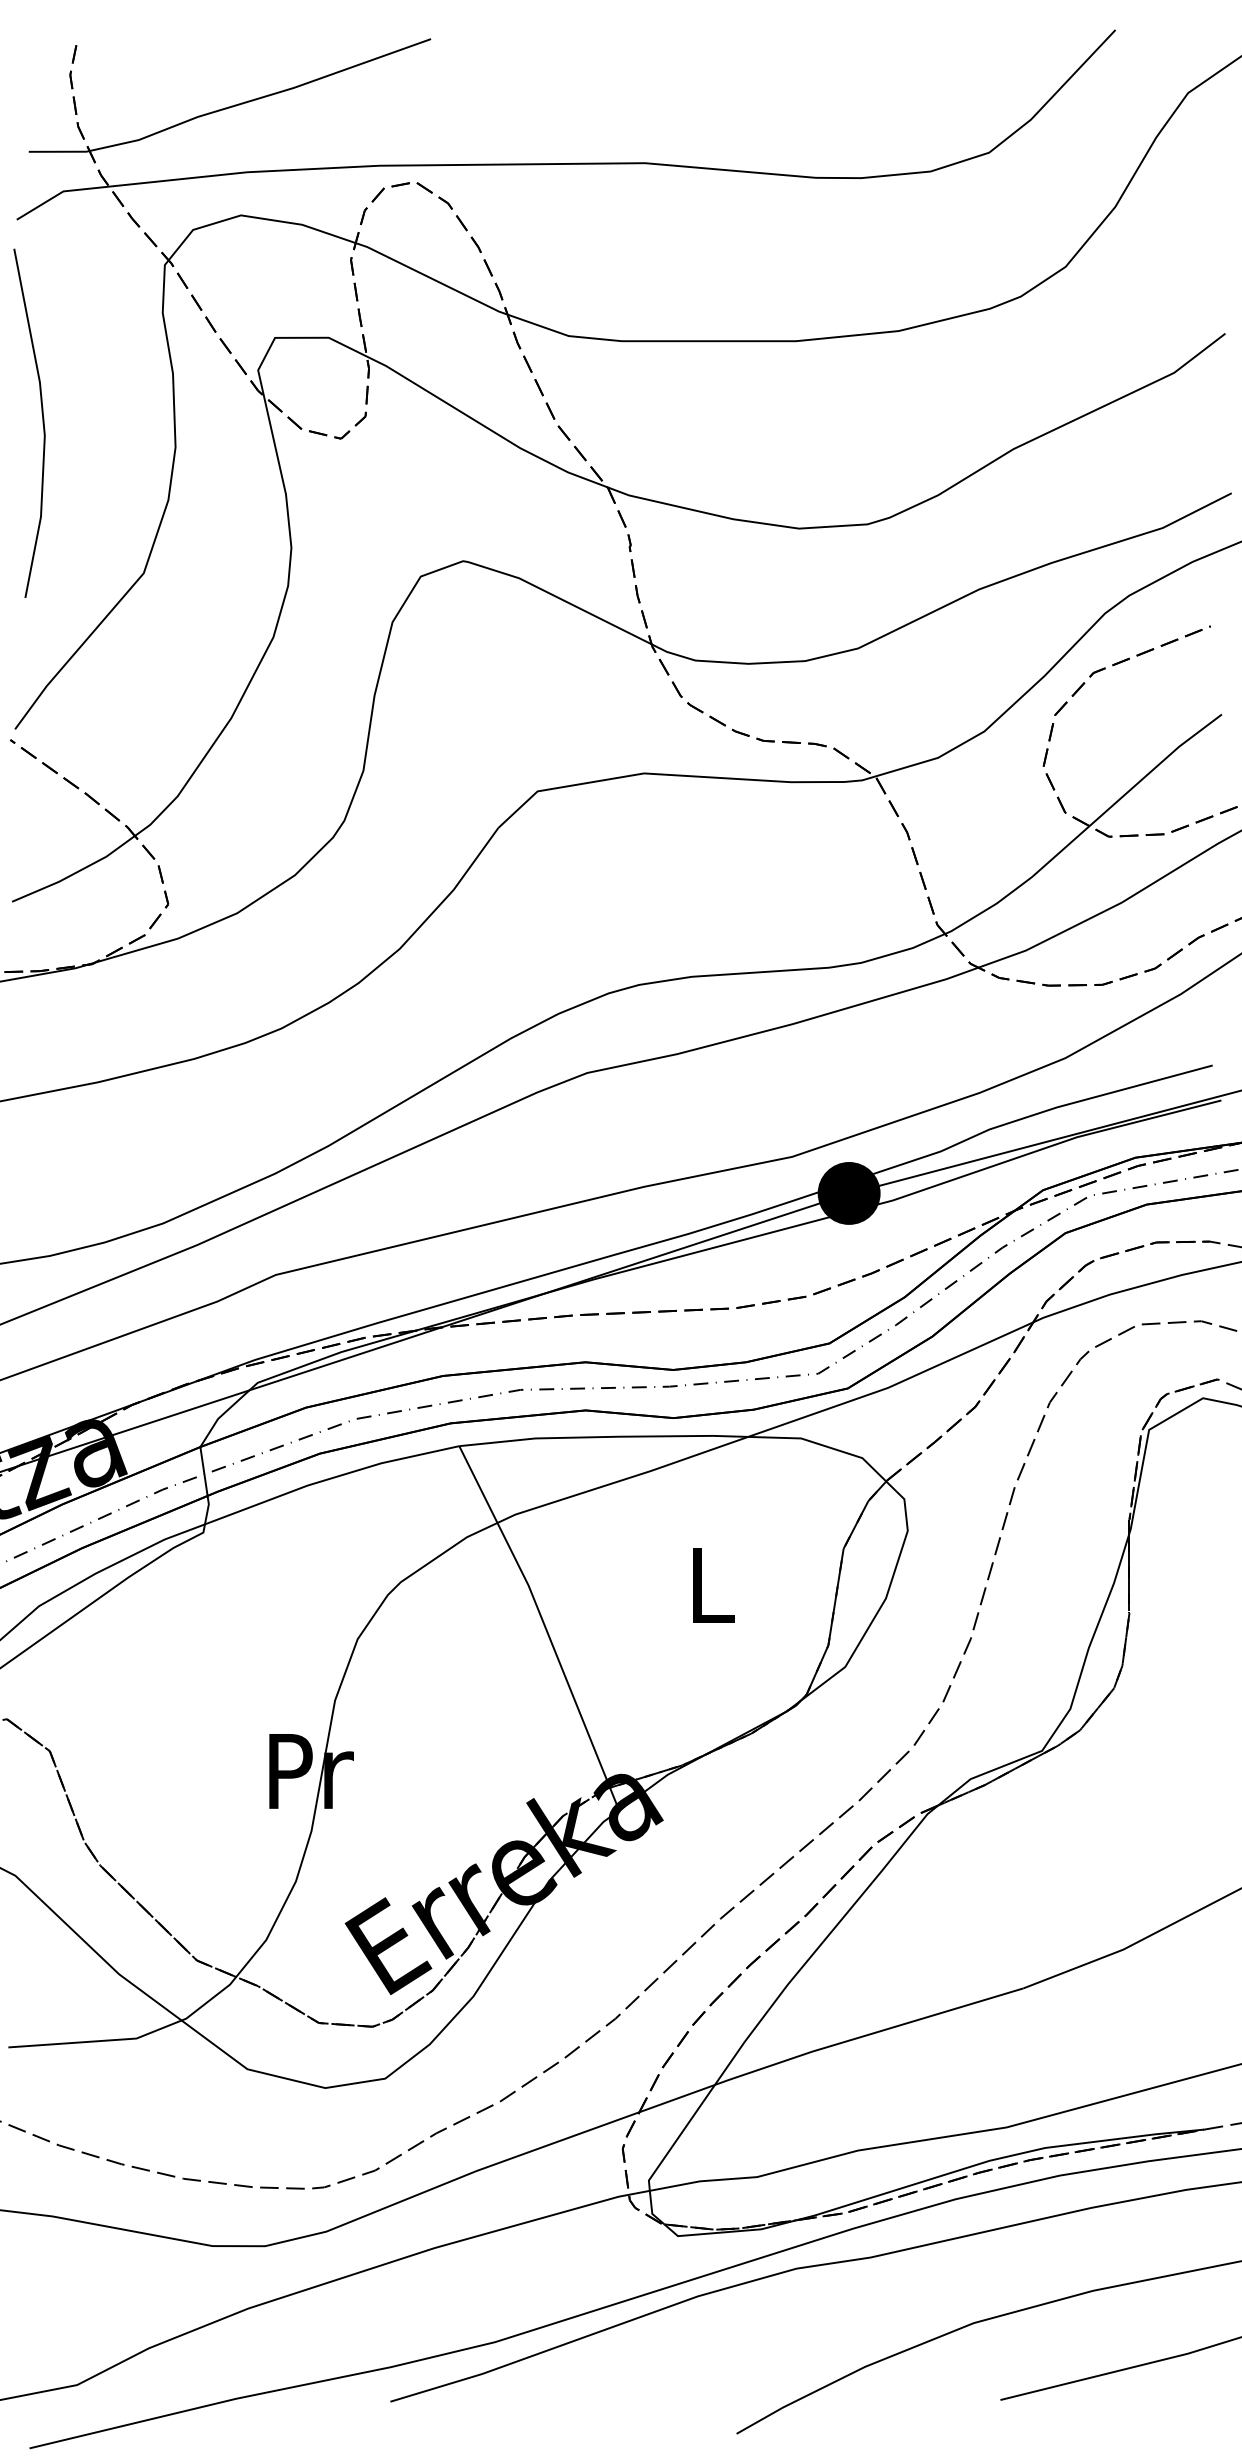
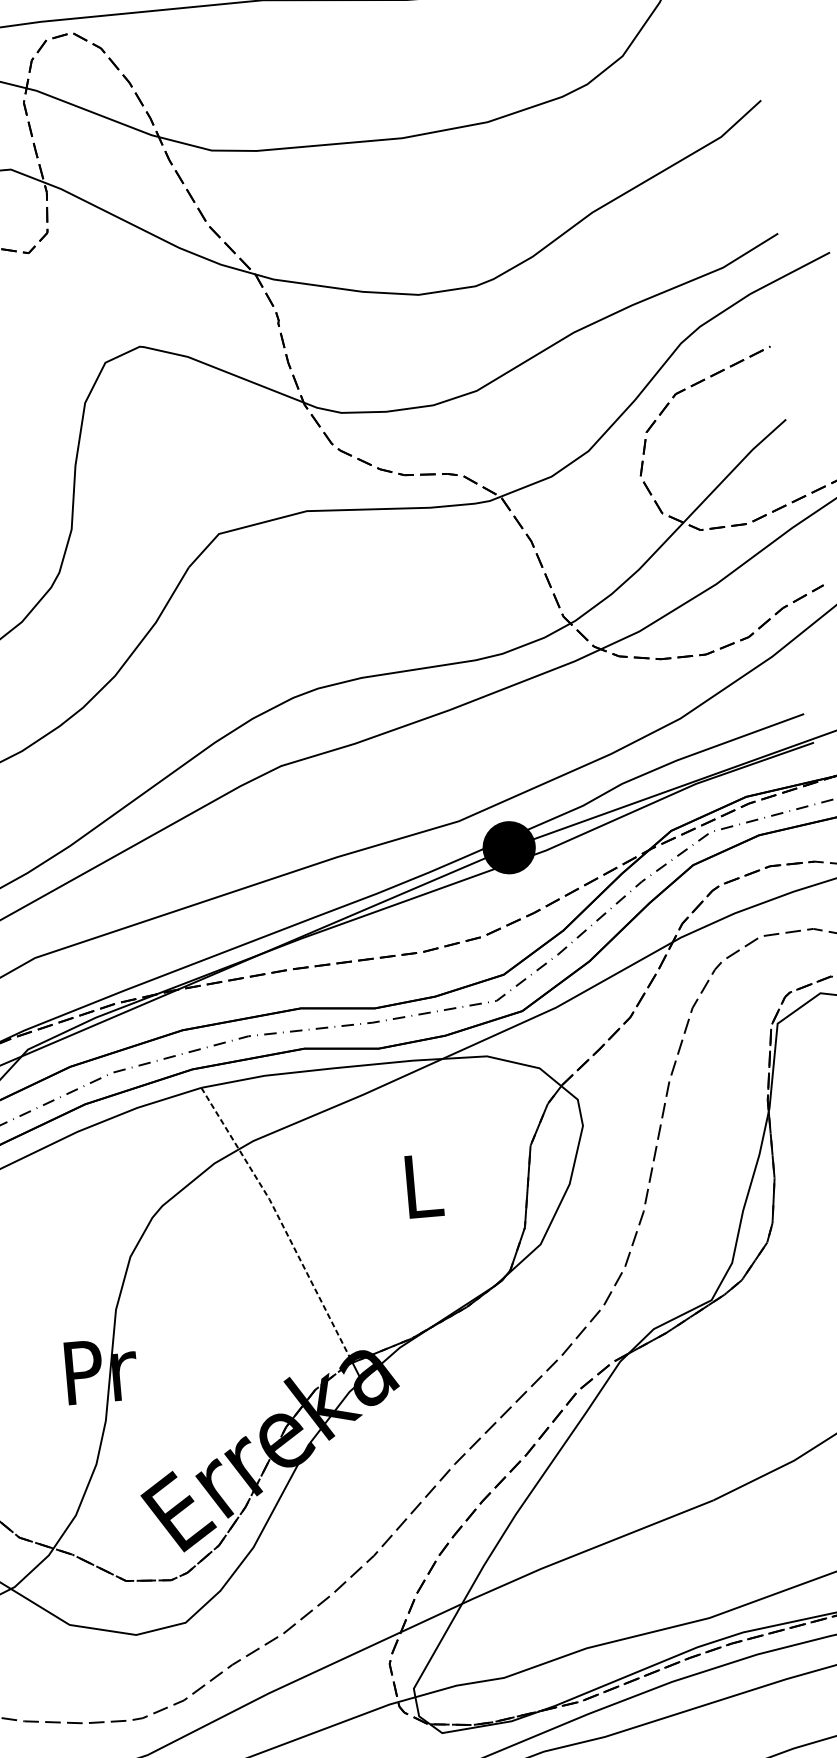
line: (540, 1614) -> (281, 1222), solid -> dashed

